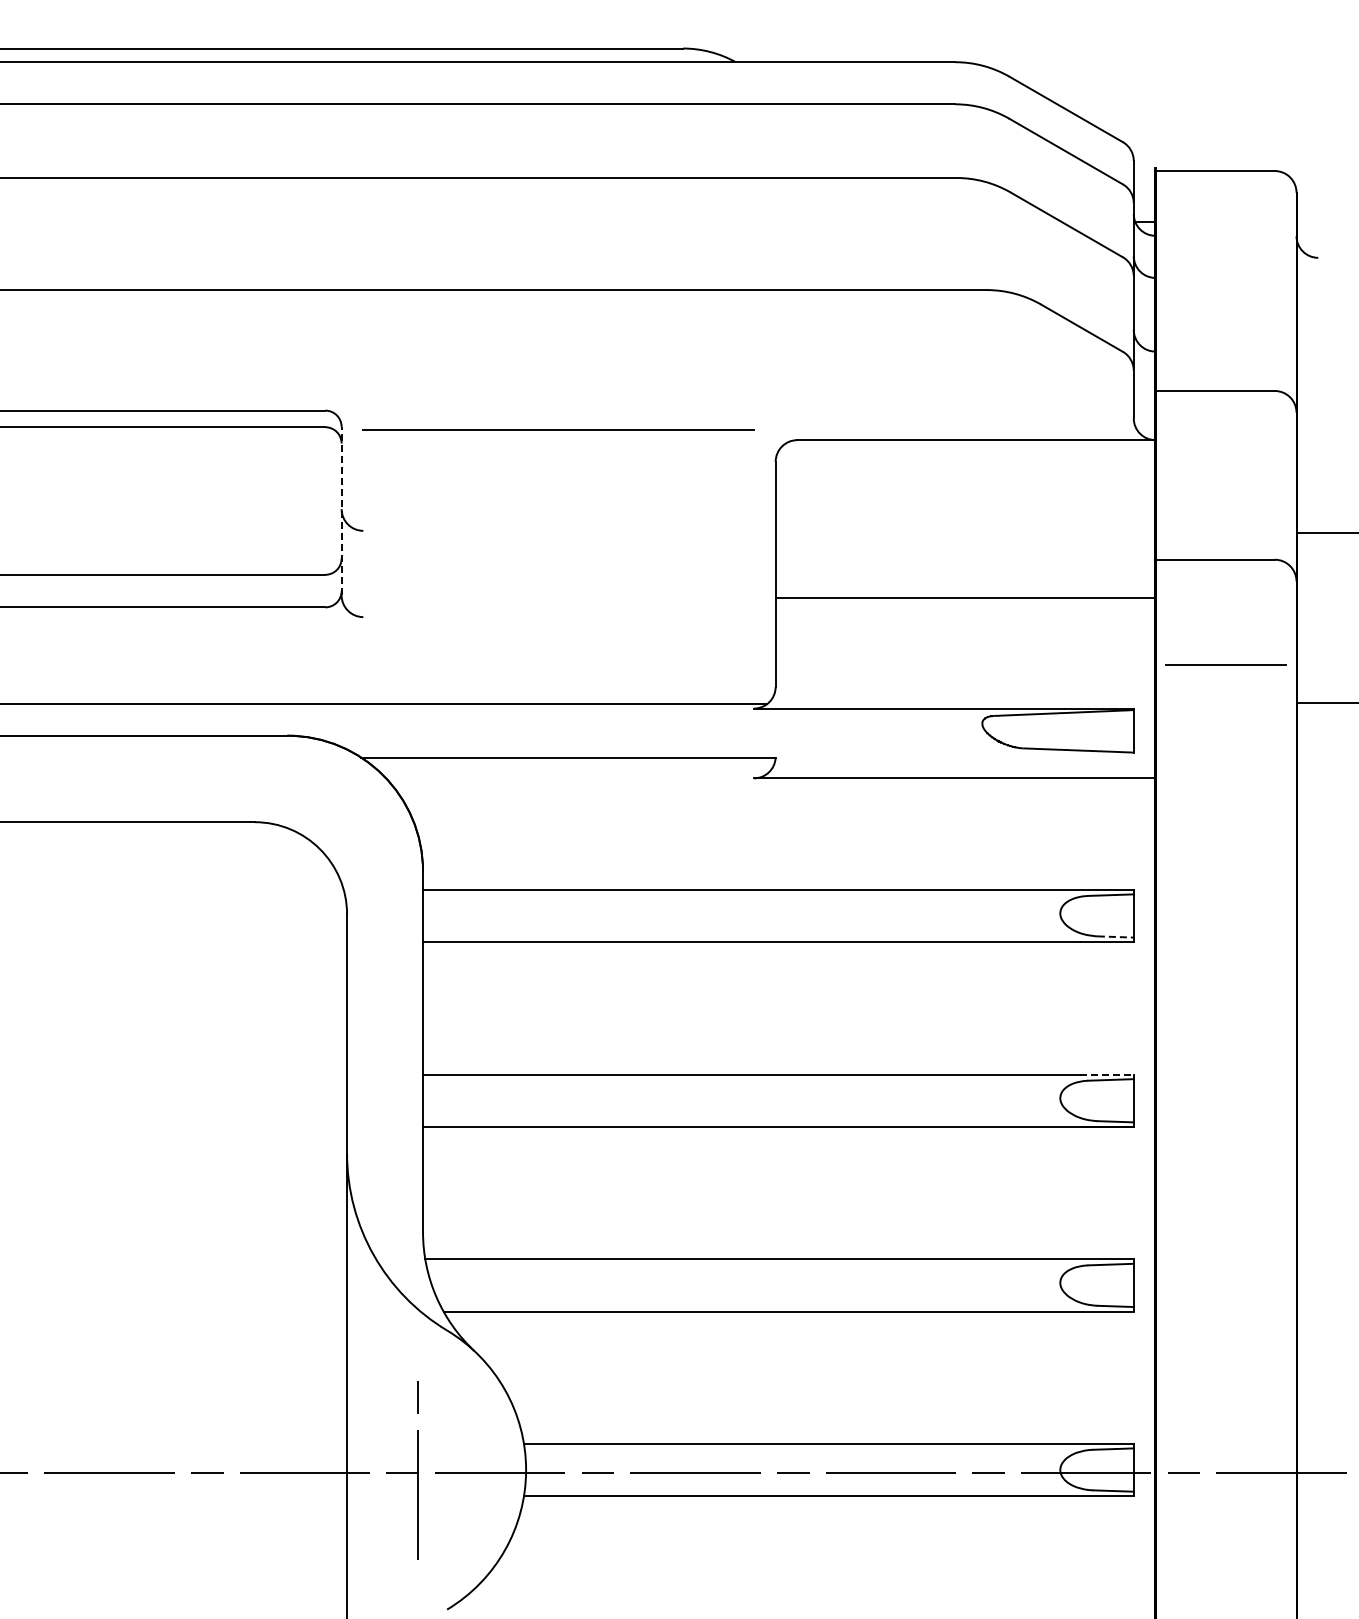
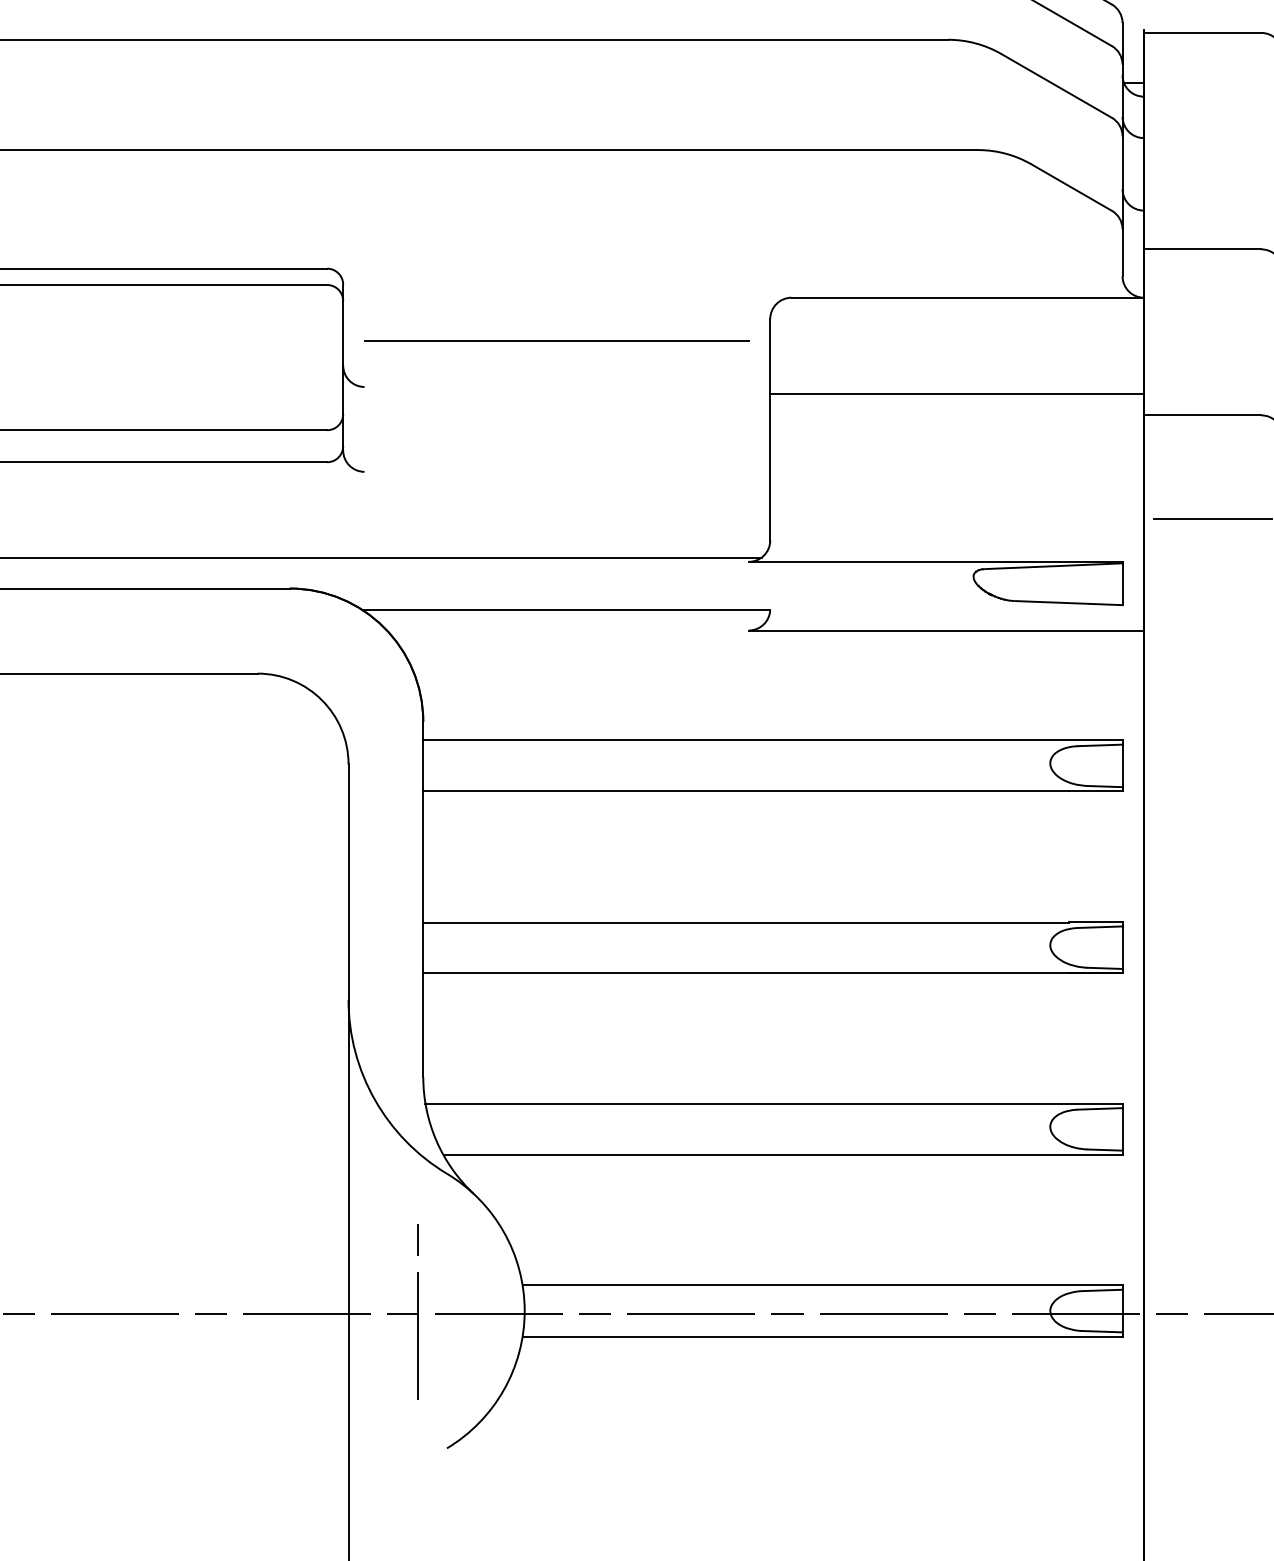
line: (558, 429) -> (556, 340), moved
line: (341, 510) -> (343, 366), dashed -> solid
line: (965, 597) -> (957, 393), moved
line: (1115, 937) -> (1104, 787), dashed -> solid
line: (1107, 1074) -> (1096, 921), dashed -> solid

